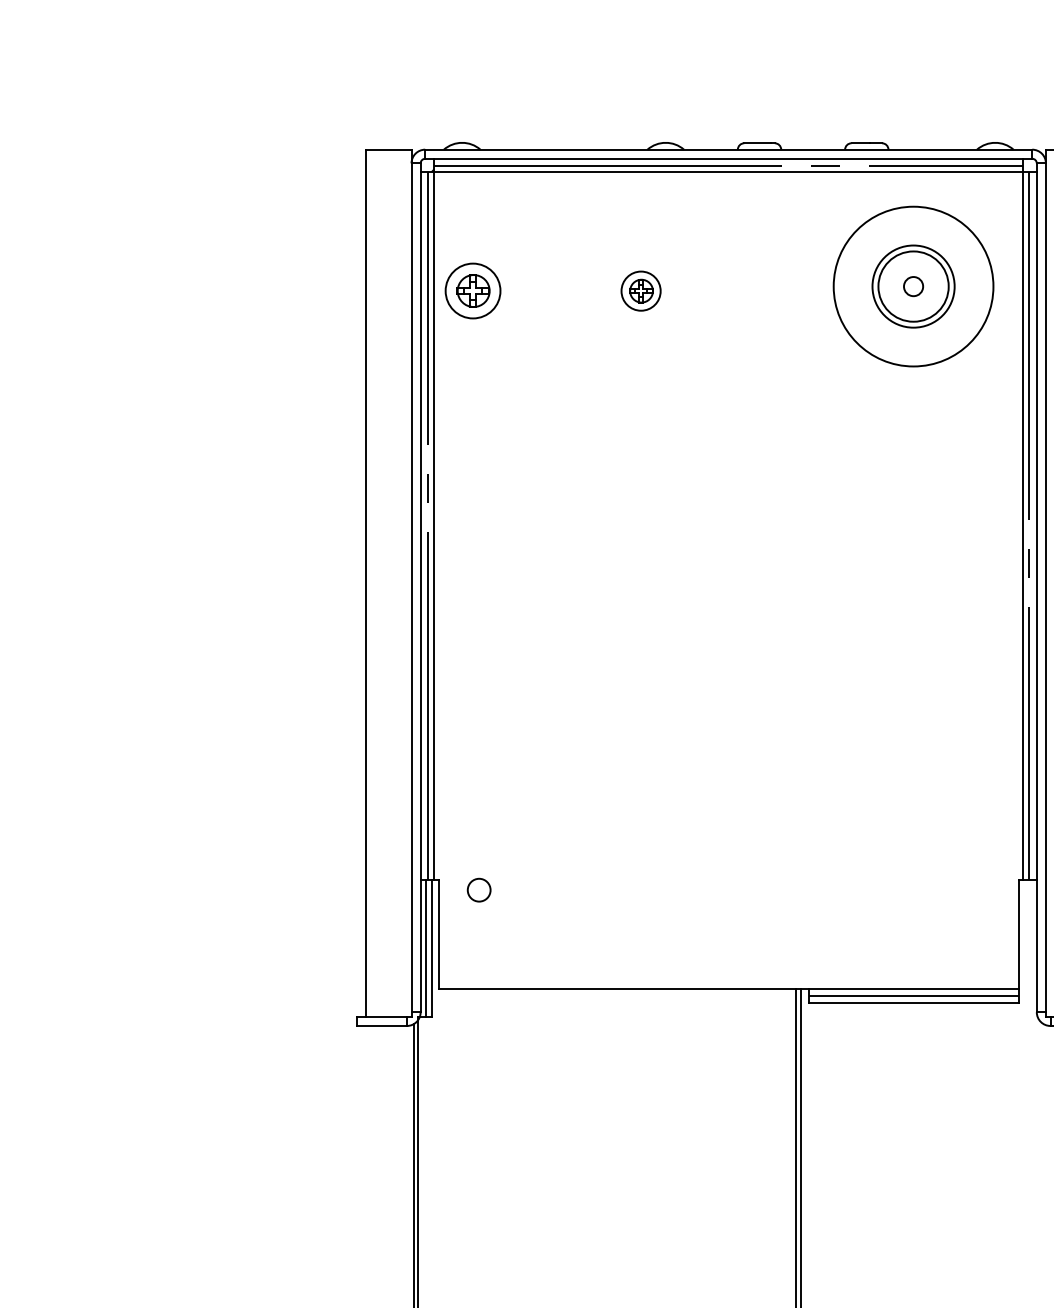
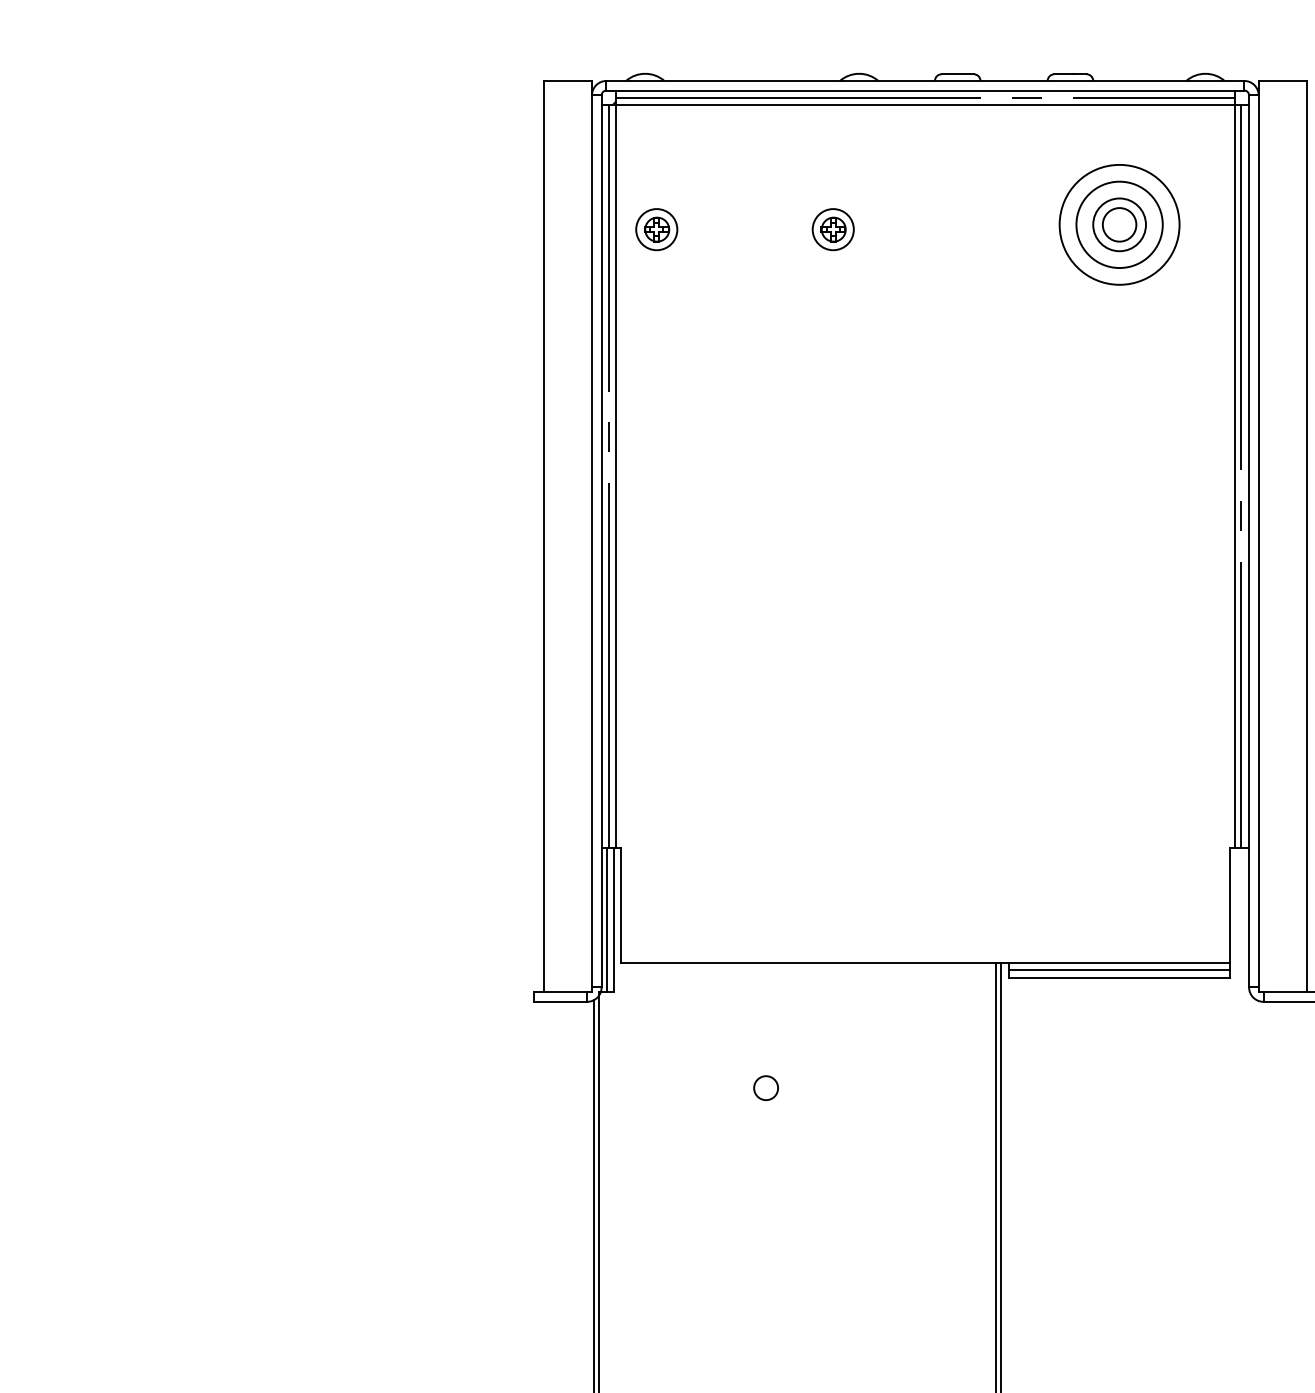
circle: (913, 286) -> (1119, 224), size x0.71
circle: (913, 286) -> (1119, 224), size x0.71
circle: (913, 286) -> (1119, 224), size x1.67
part: (472, 291) -> (656, 229), size x0.71
circle: (478, 889) -> (765, 1087), moved

